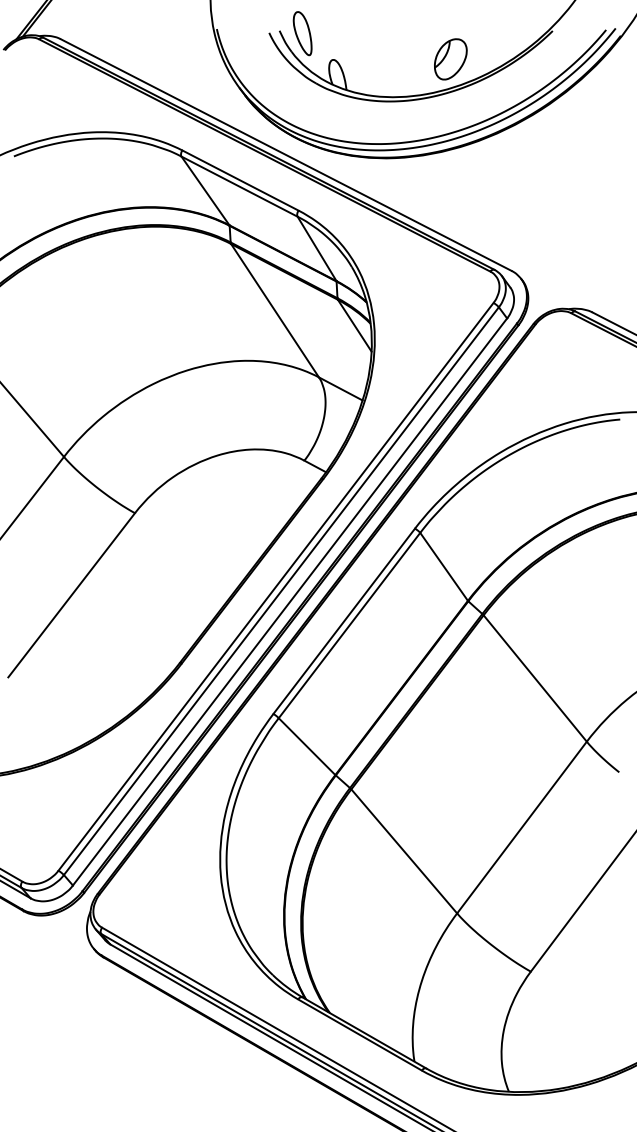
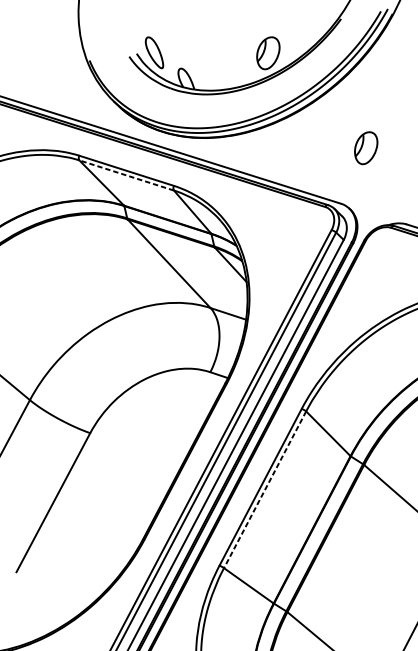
line: (239, 186) -> (126, 175), solid -> dashed
part: (556, 204) -> (366, 148), added
line: (349, 625) -> (265, 489), solid -> dashed

